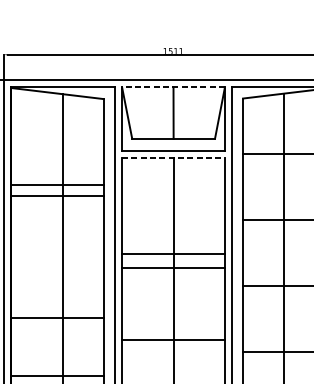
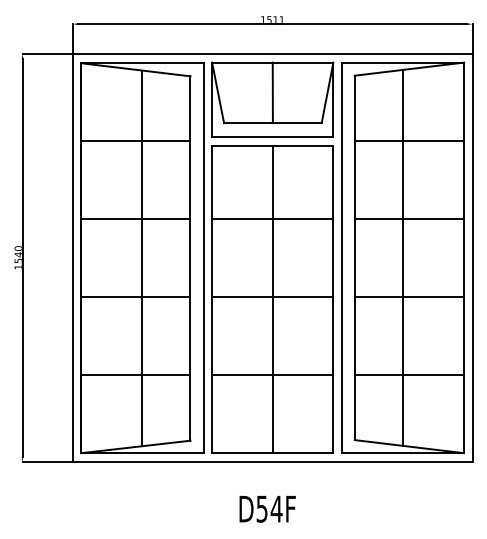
line: (173, 87) -> (272, 62), dashed -> solid
line: (173, 157) -> (272, 145), dashed -> solid
line: (57, 184) -> (135, 141), moved
line: (57, 195) -> (135, 218), moved
line: (173, 253) -> (272, 218), moved
line: (173, 267) -> (272, 296), moved
line: (57, 318) -> (135, 296), moved
line: (173, 340) -> (272, 375), moved
line: (57, 376) -> (135, 375), moved

